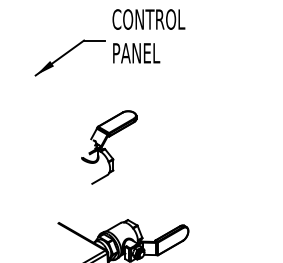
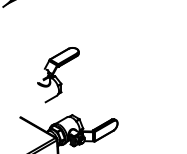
part: (109, 147) -> (58, 75), moved

